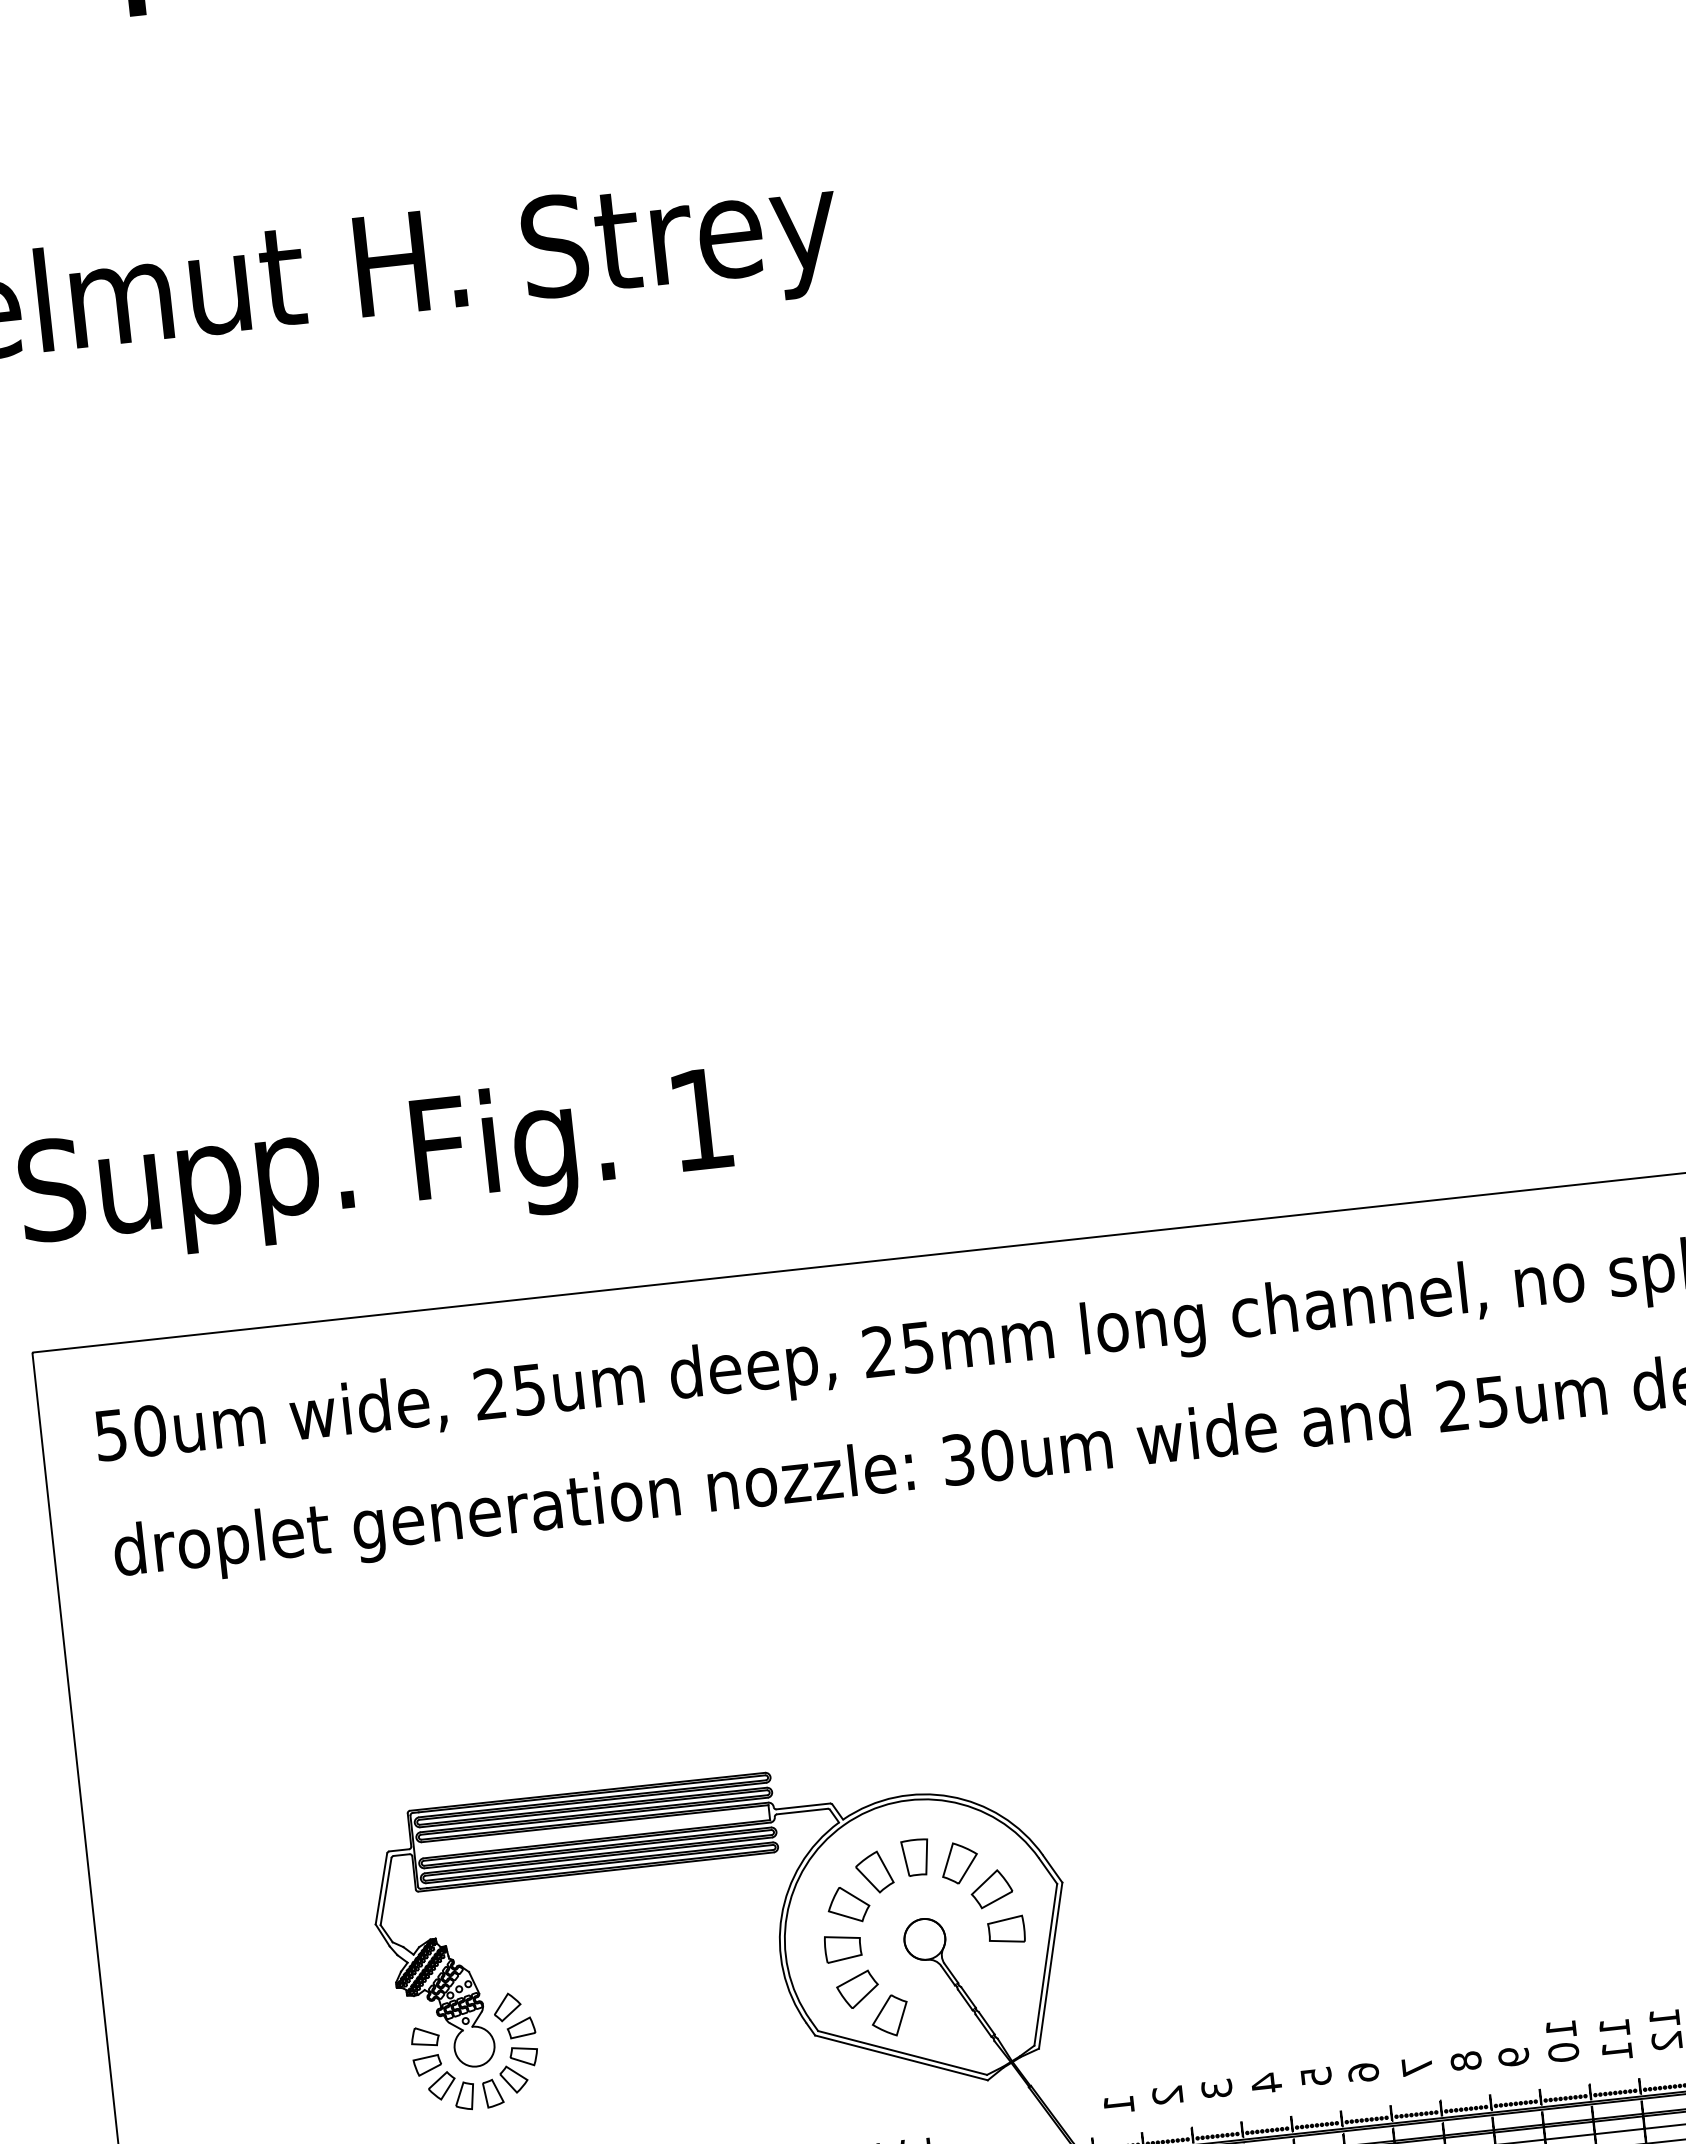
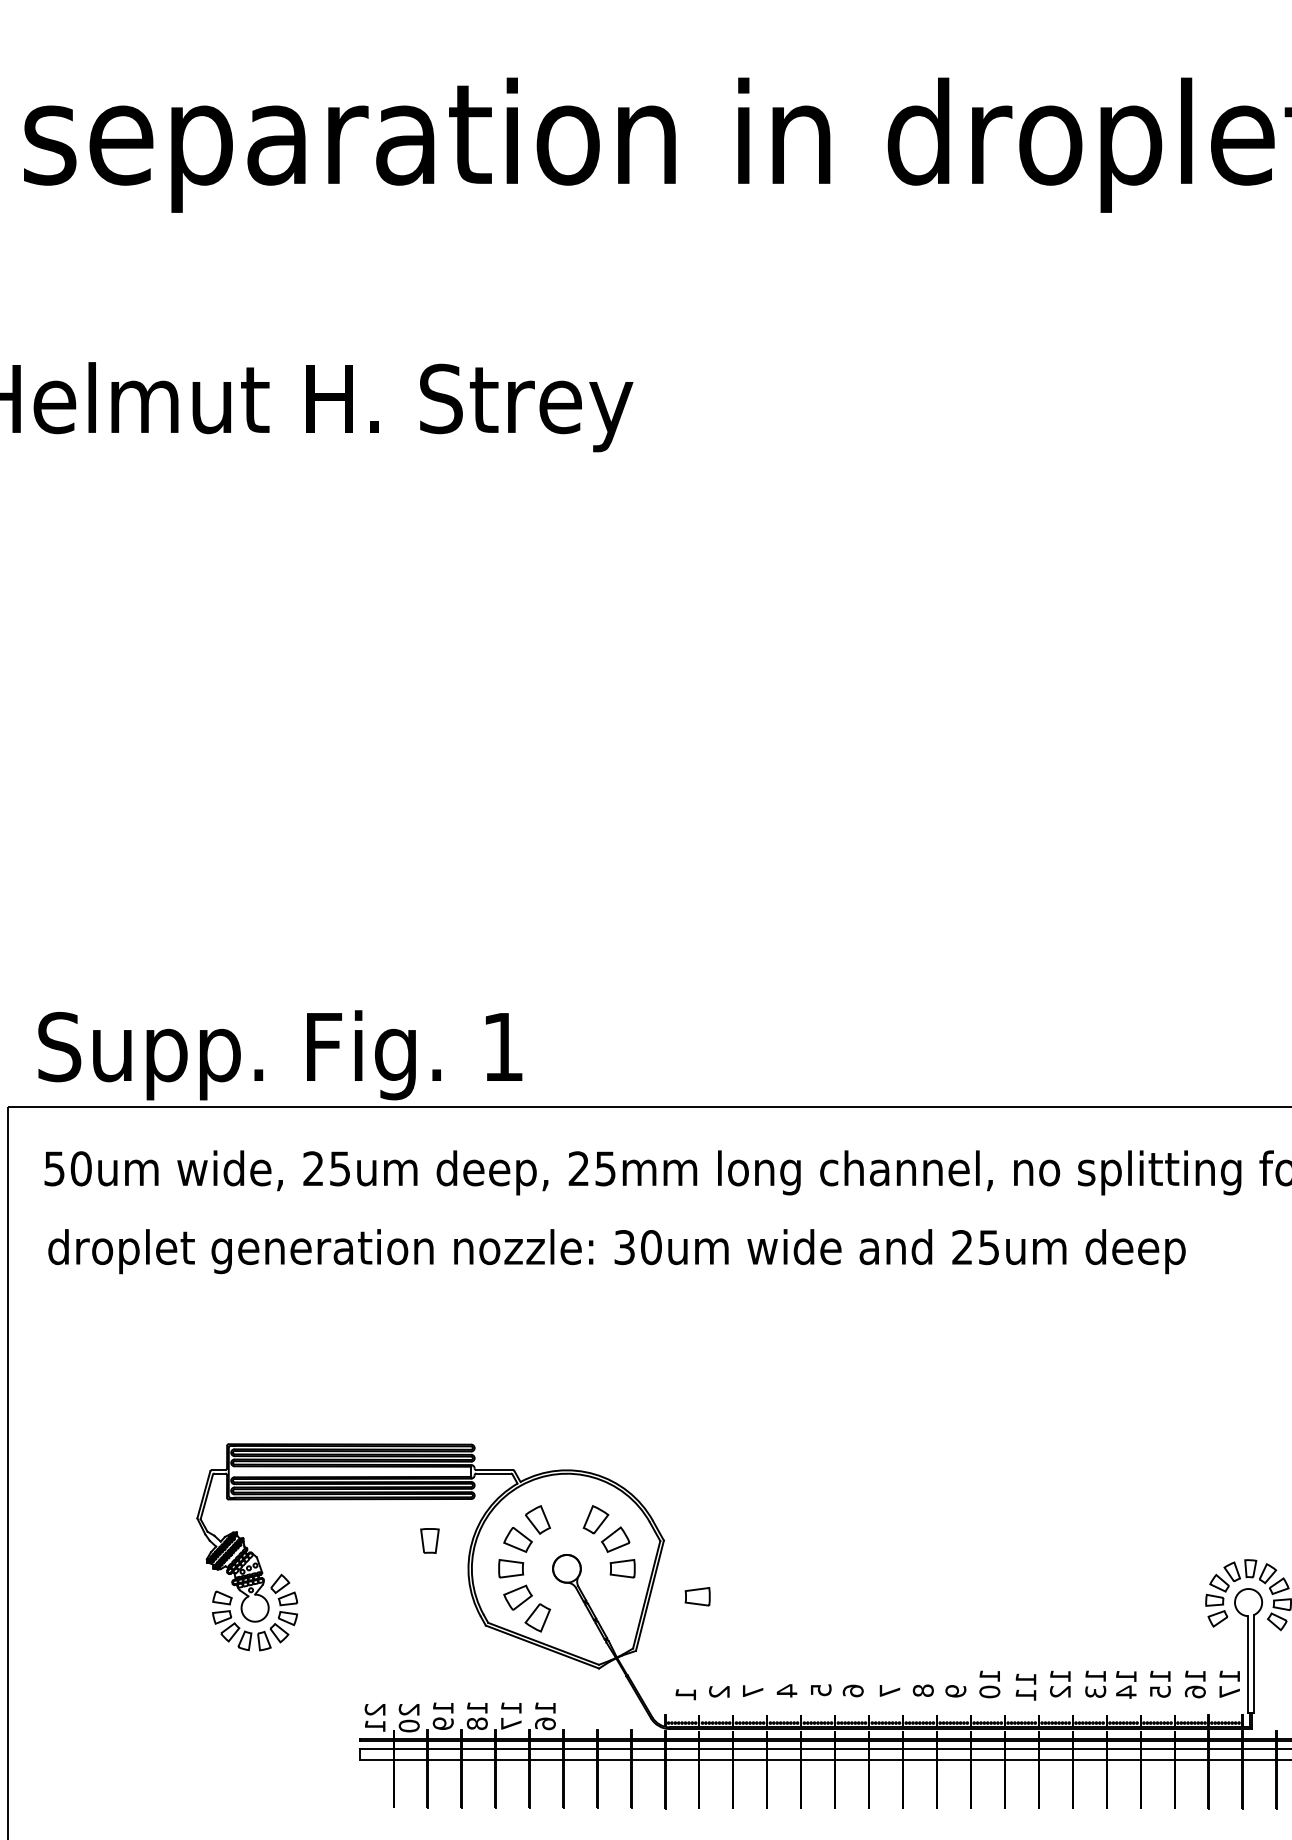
text: (376, 1167) -> (280, 1055), moved
part: (915, 1857) -> (429, 1540), moved
part: (1120, 1959) -> (697, 1596), added
text: (1216, 2089) -> (752, 1691), 3 -> 7

